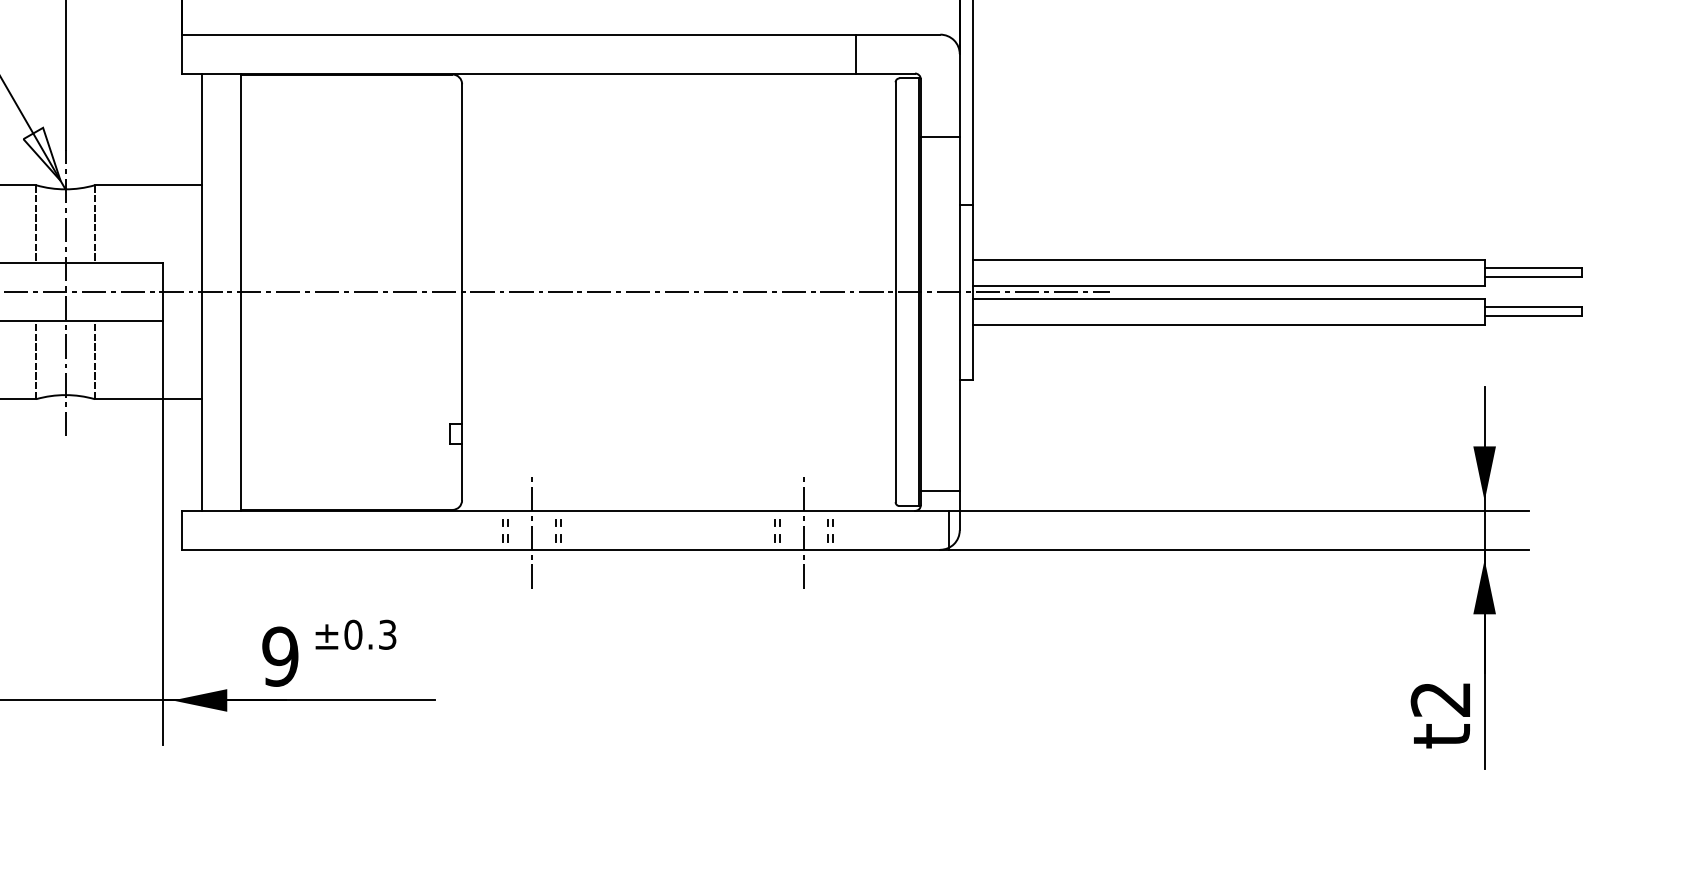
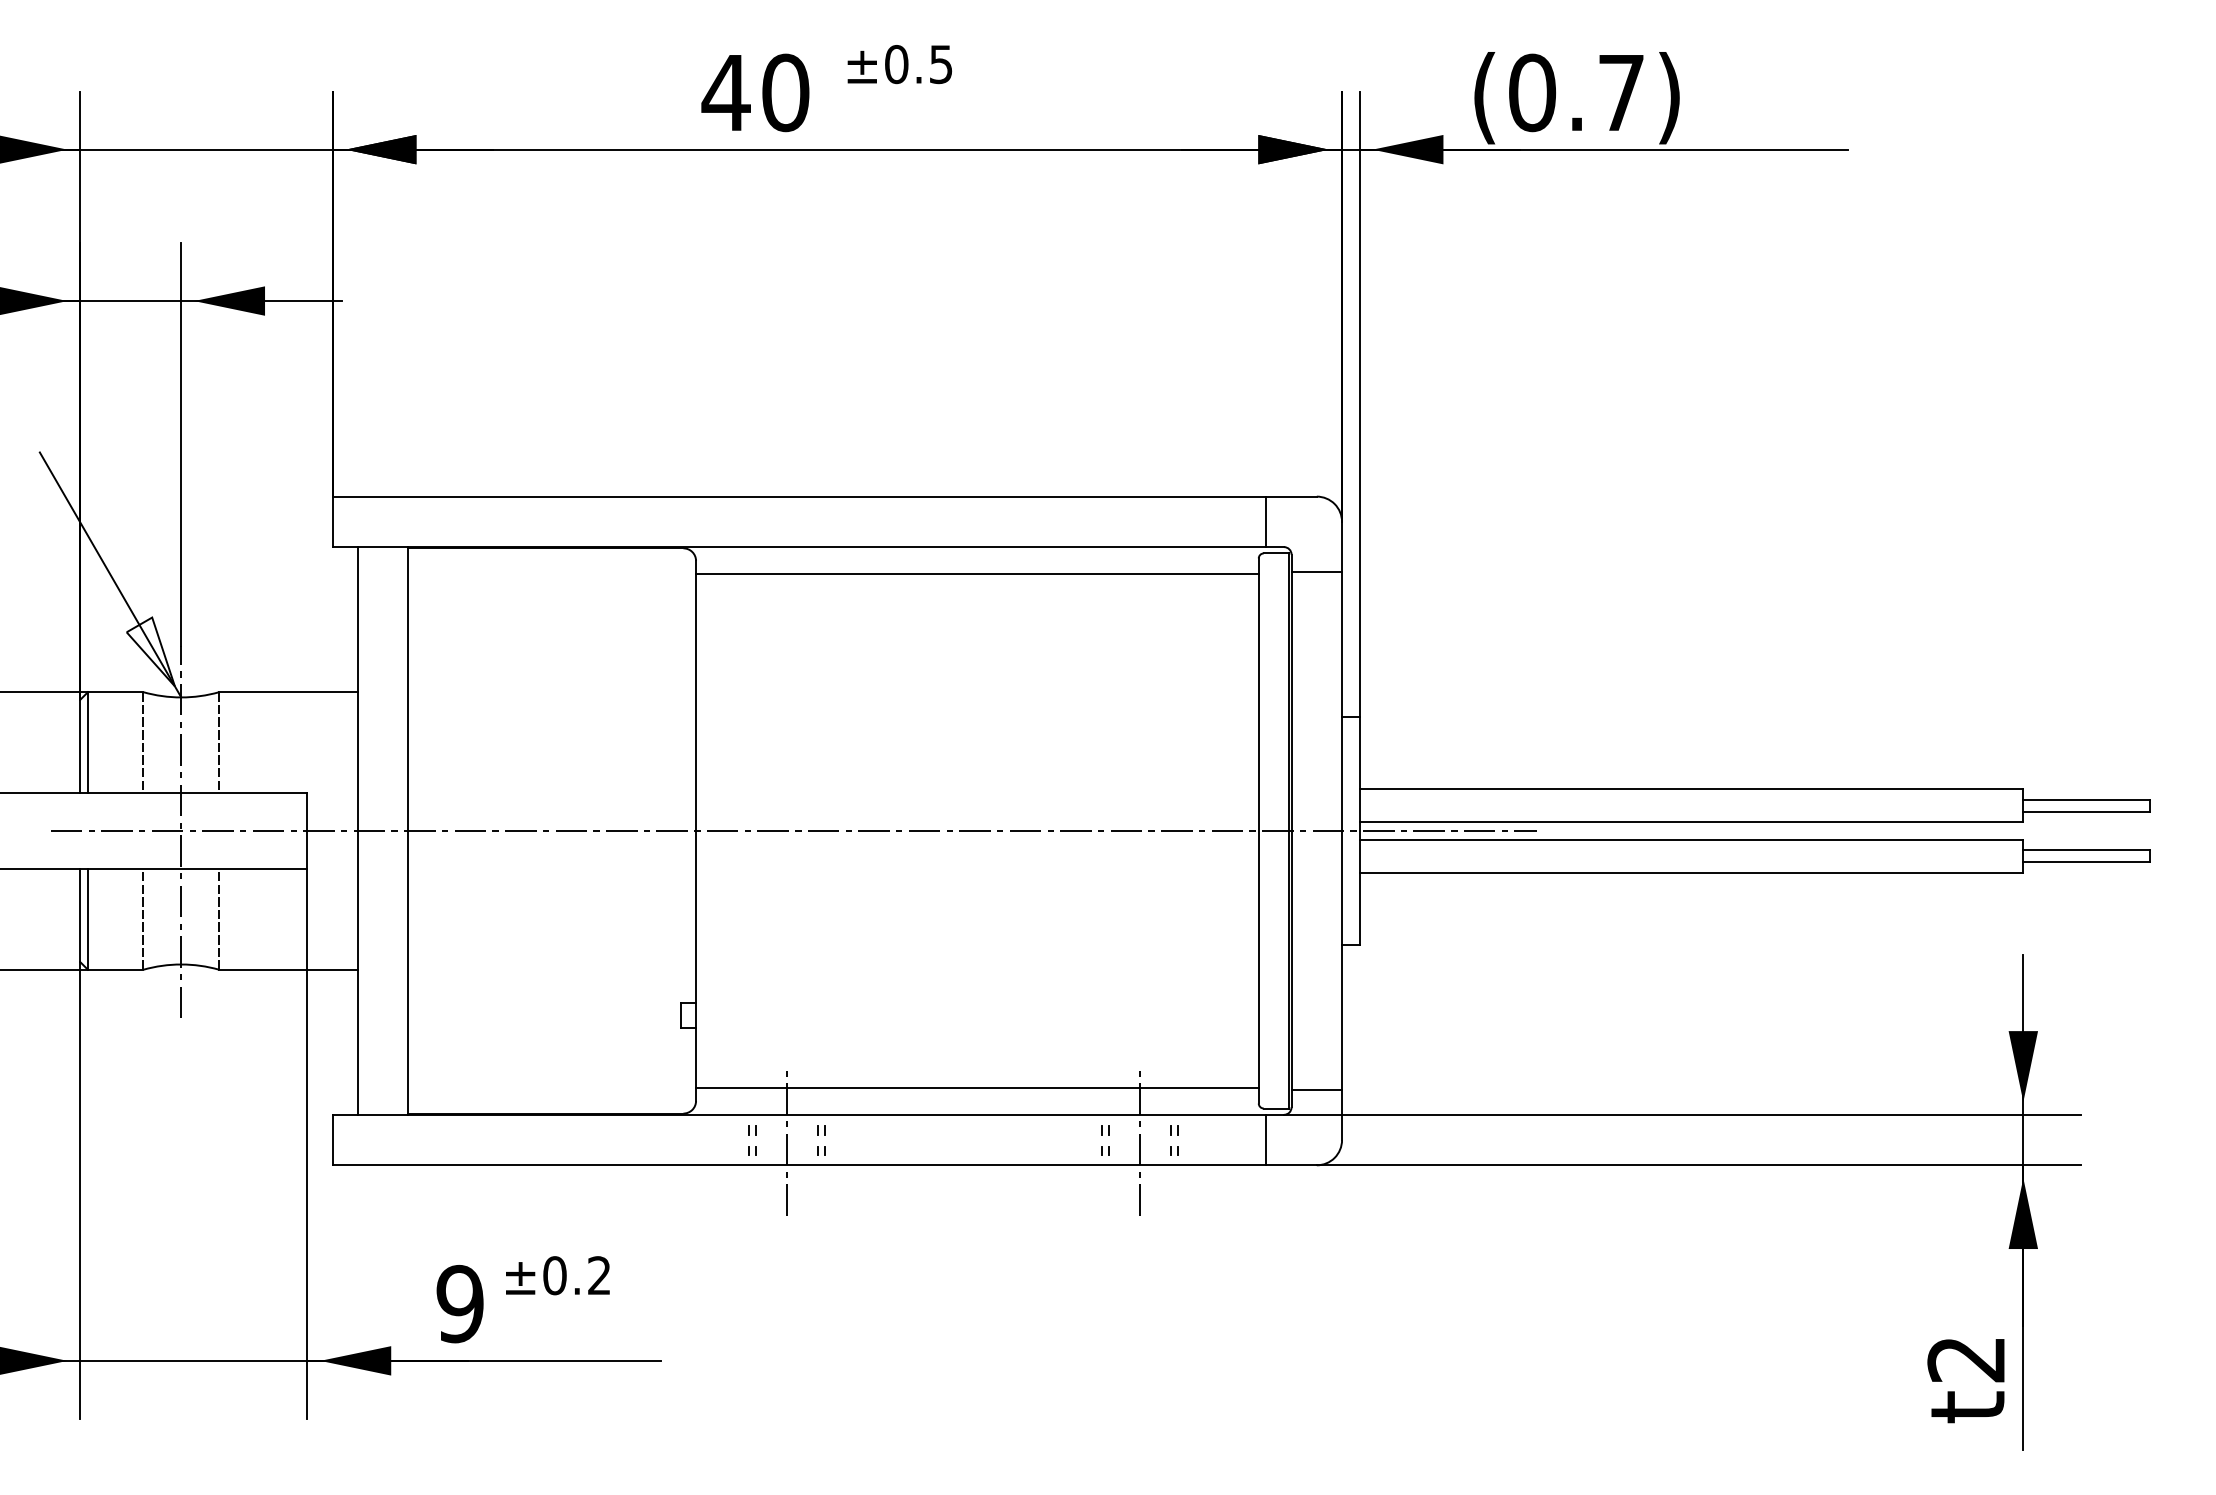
line: (856, 53) -> (1266, 521), moved
line: (678, 93) -> (977, 573), added
line: (940, 137) -> (1316, 572), moved
line: (678, 490) -> (977, 1088), added
line: (949, 529) -> (1266, 1139), moved
text: (387, 634) -> (599, 1275), ±0.3 -> ±0.2

